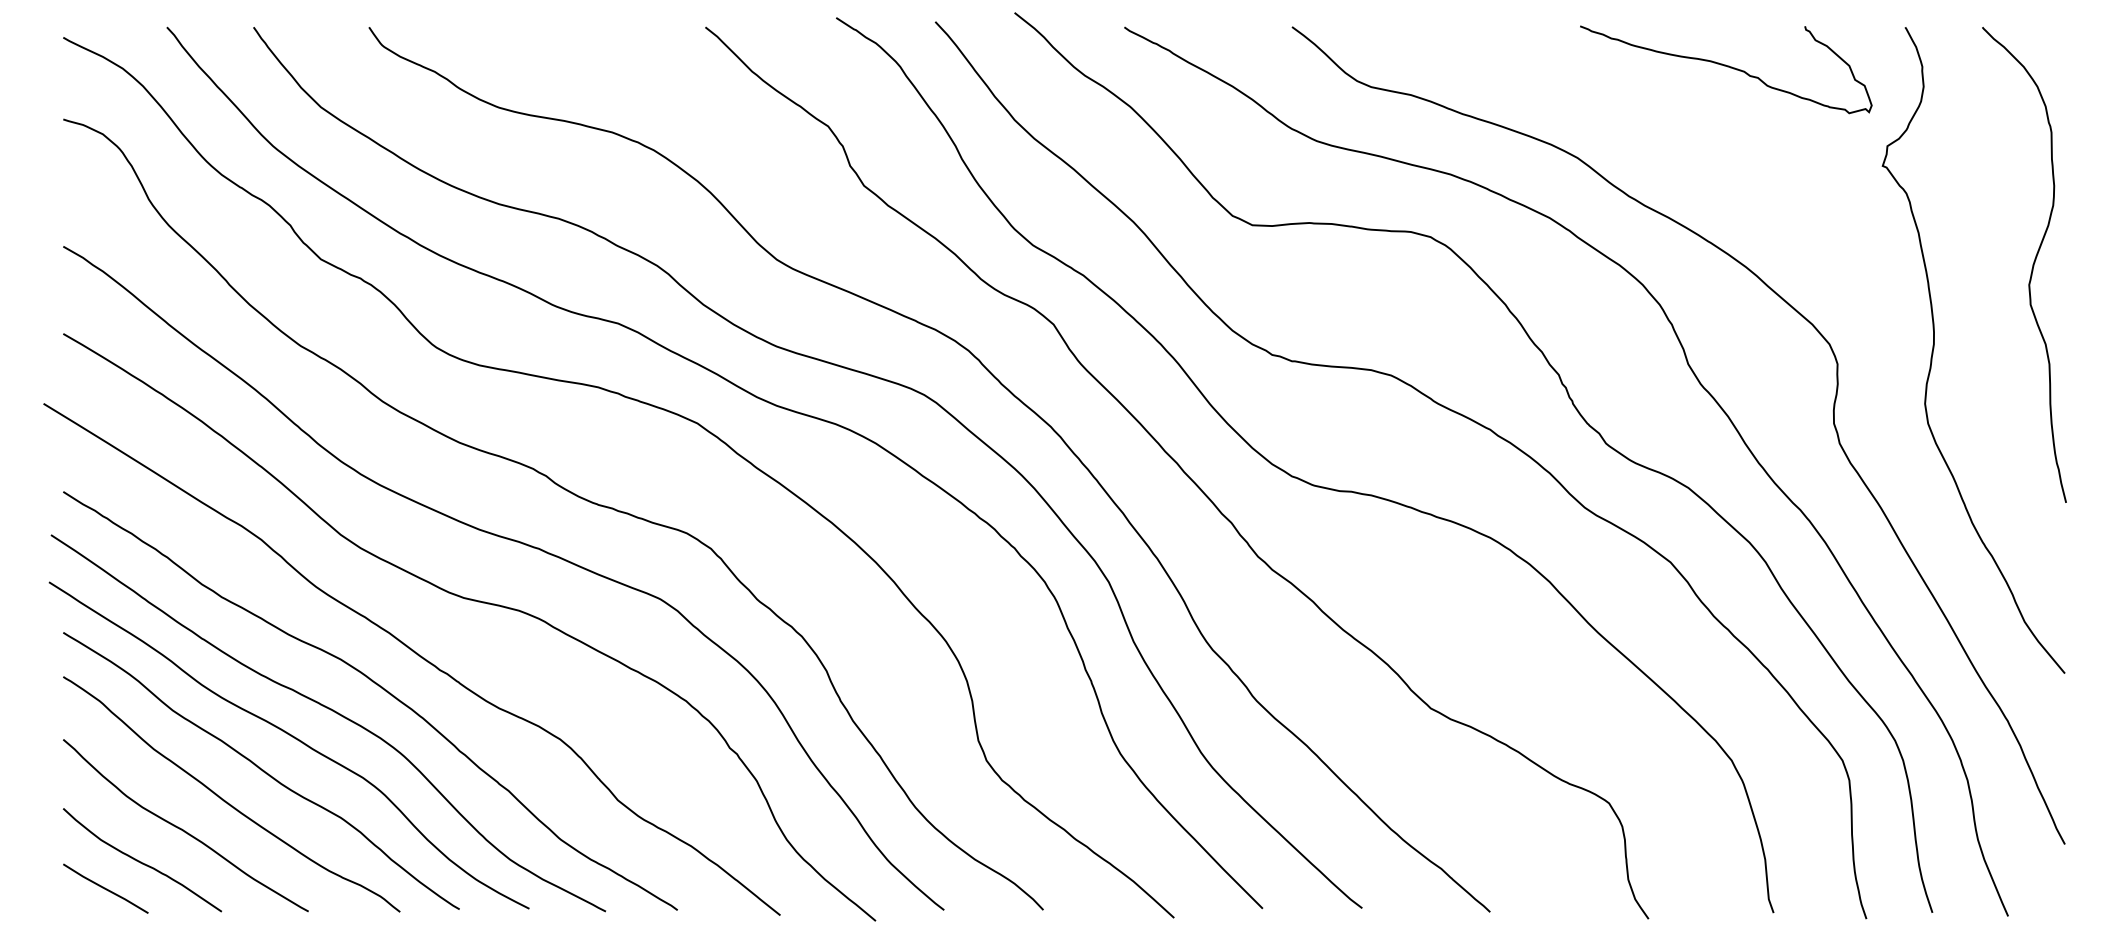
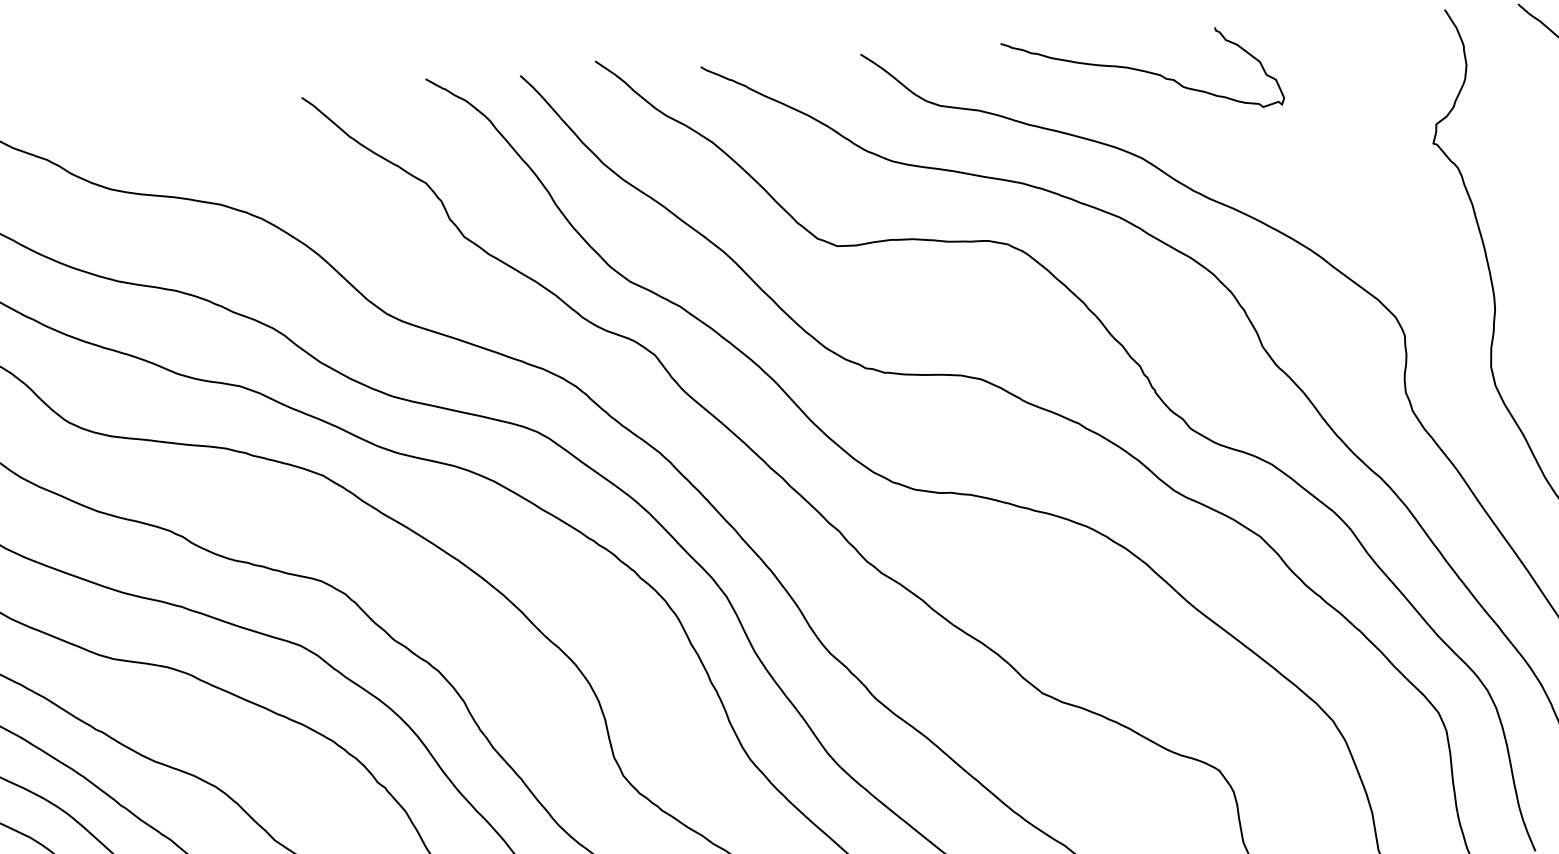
curve: (1727, 67) -> (1144, 72), moved

